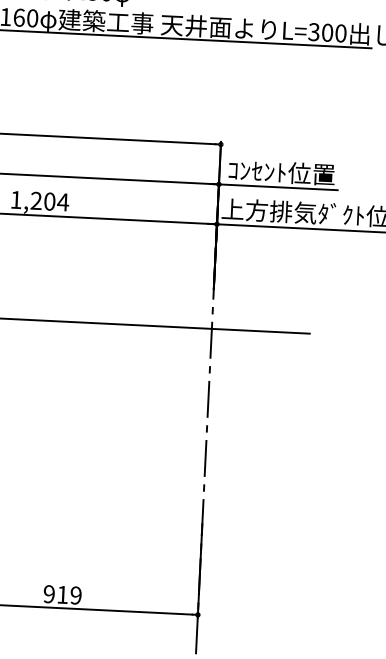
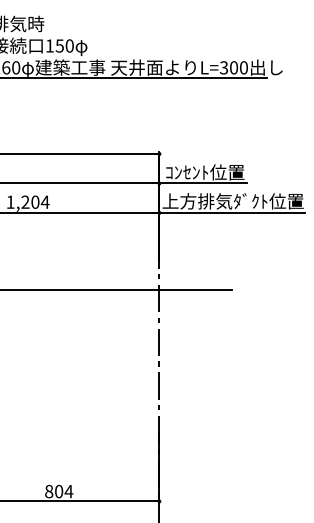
text: (63, 594) -> (59, 491), 919 -> 804

